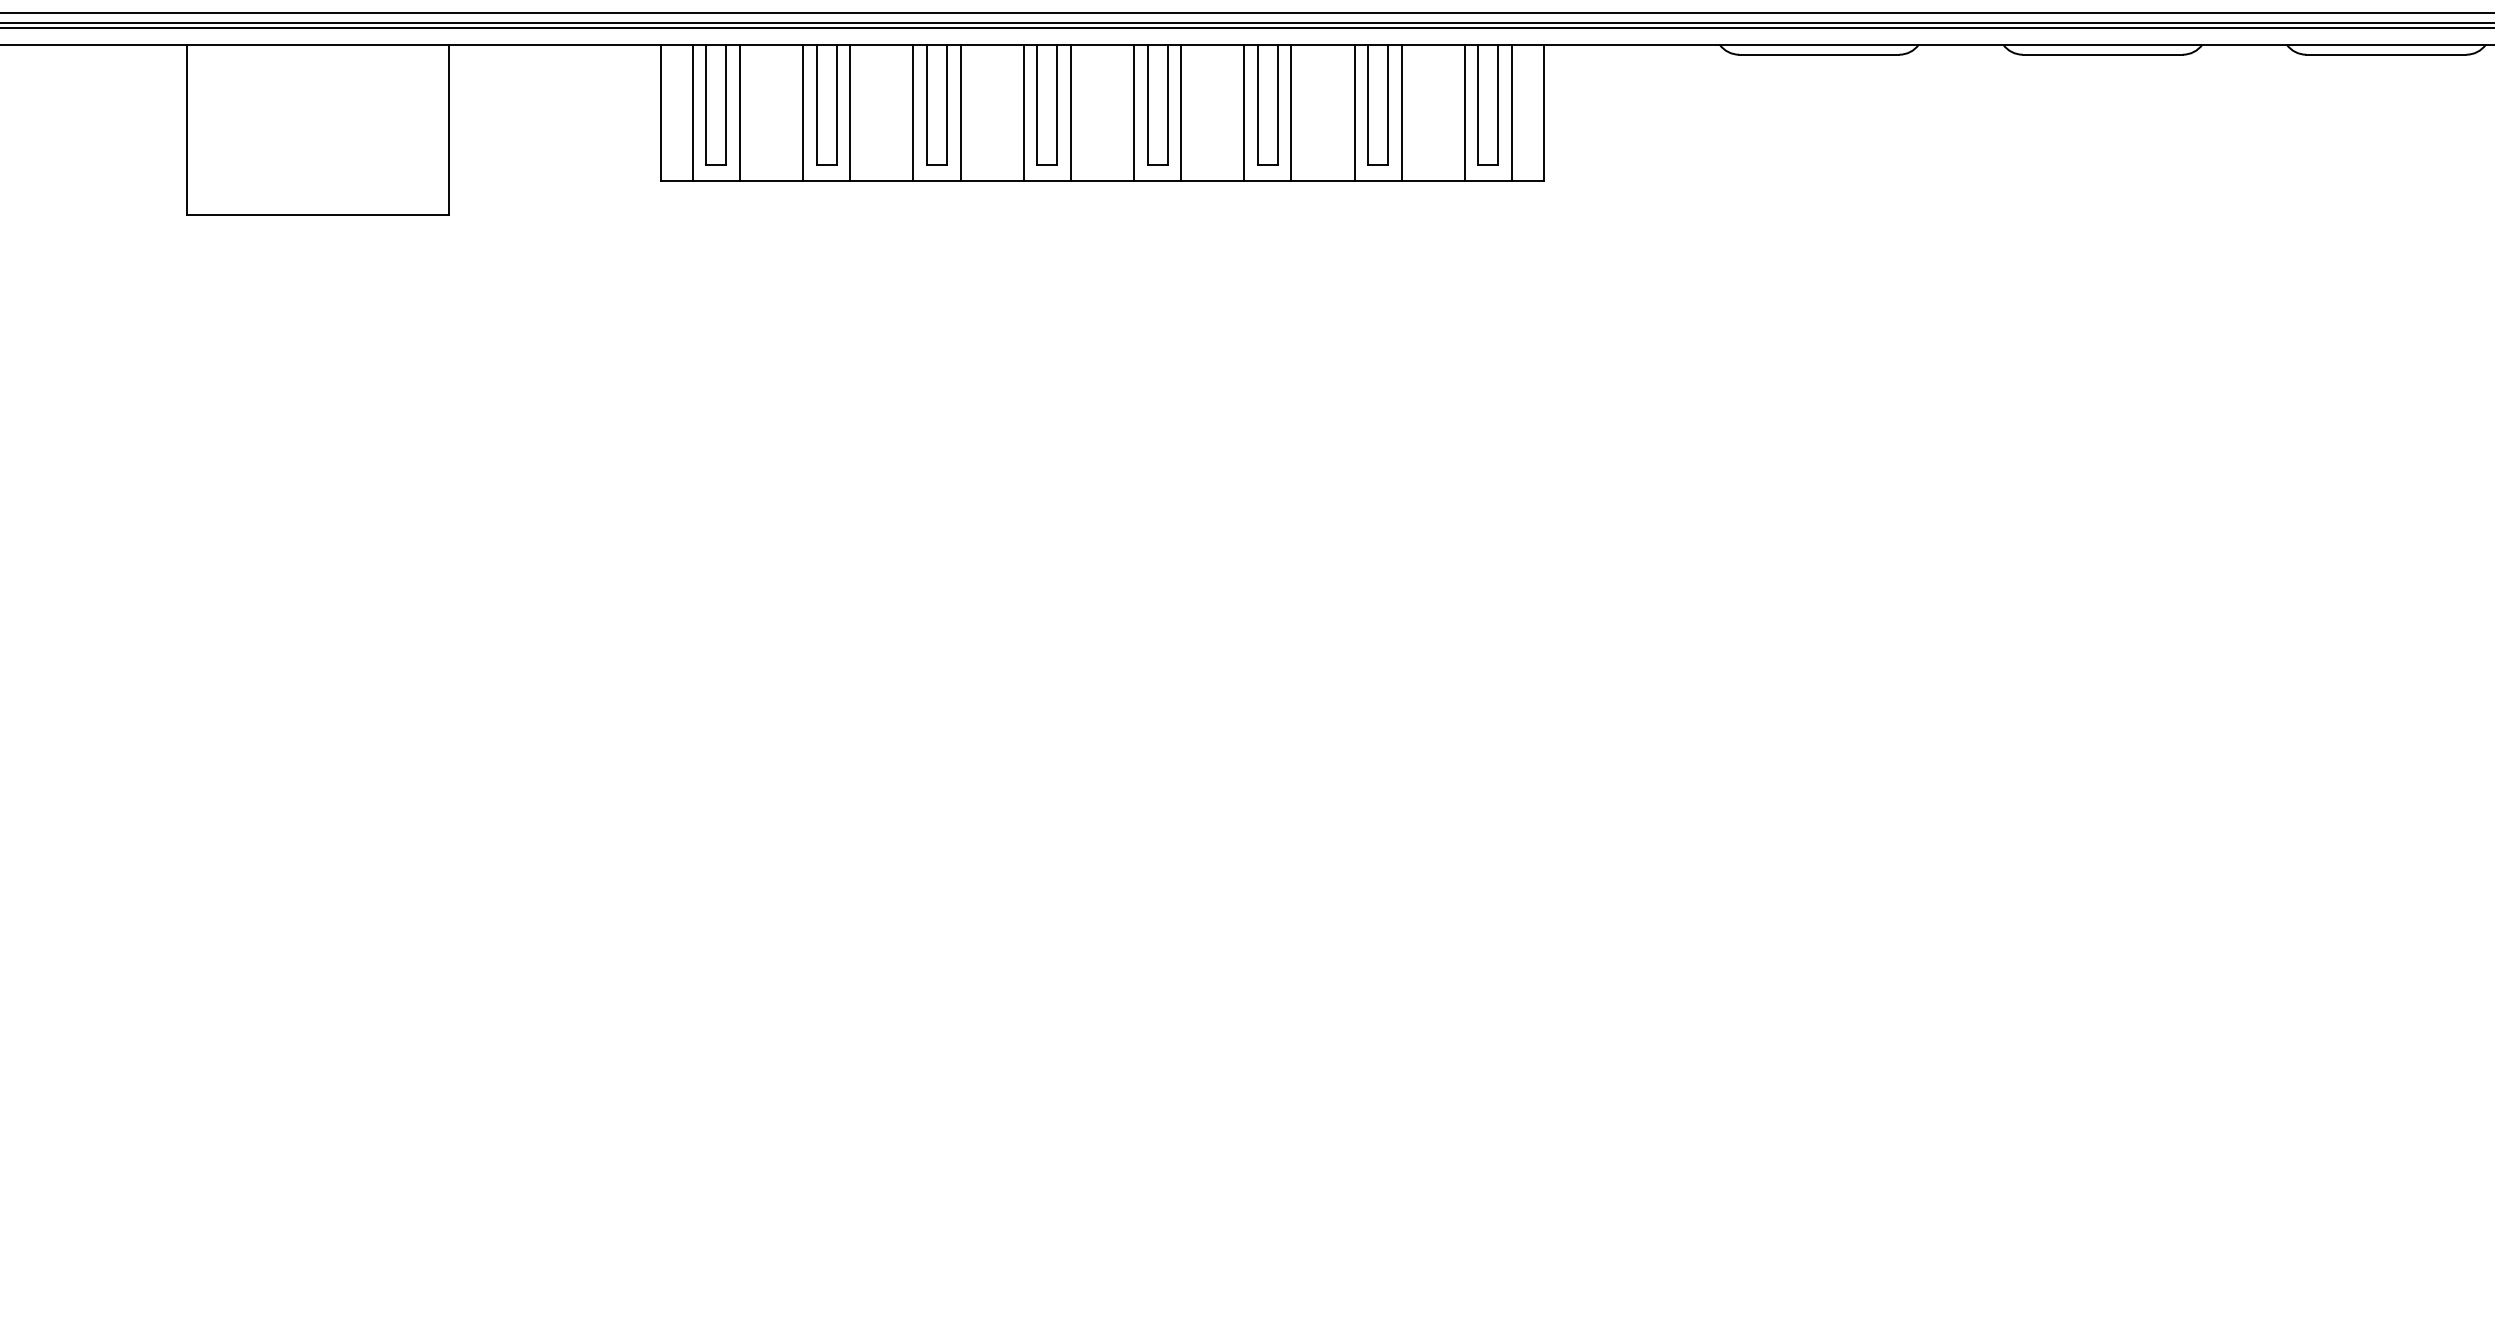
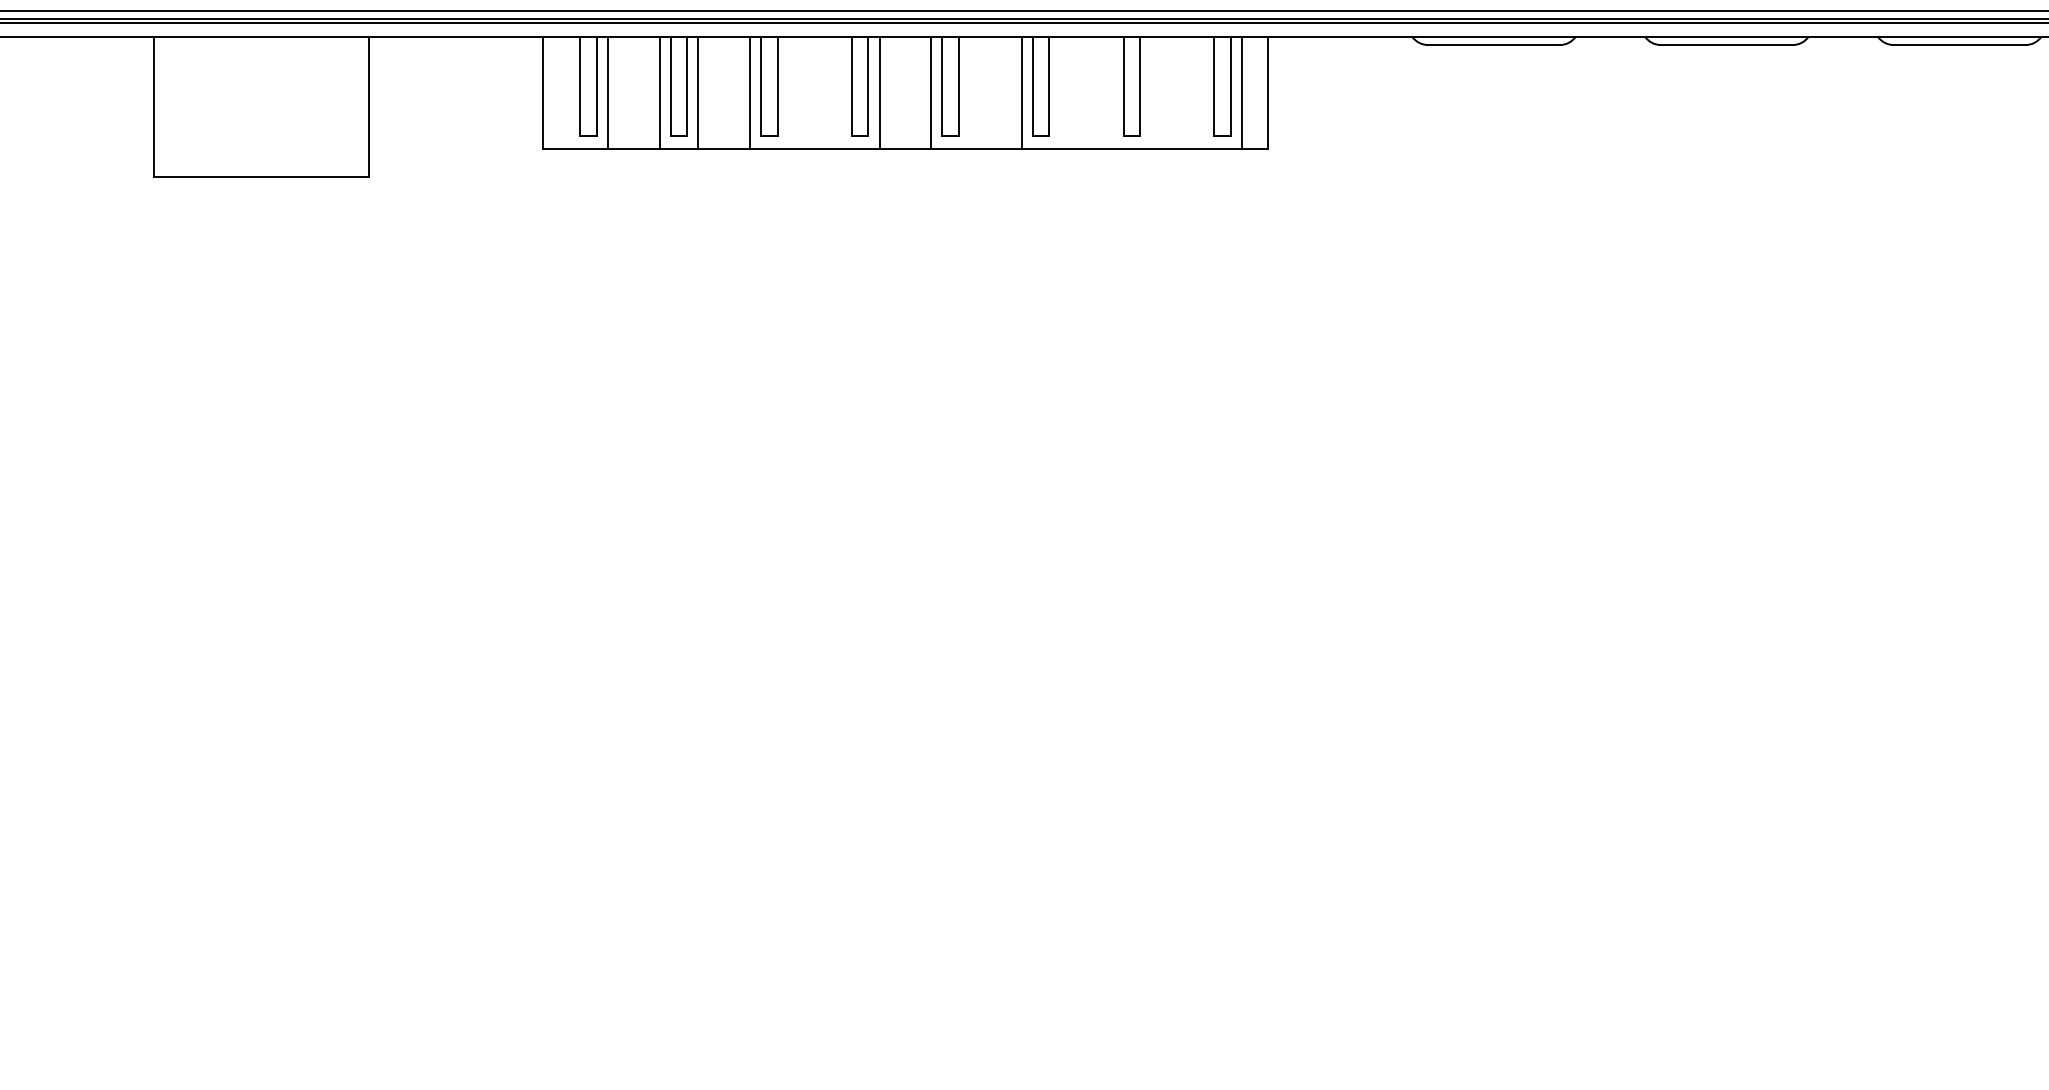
line: (693, 112) -> (569, 92), removed
line: (960, 112) -> (788, 92), removed
line: (1023, 112) -> (840, 92), removed
line: (1181, 112) -> (970, 92), removed
line: (1291, 112) -> (1060, 92), removed
line: (1354, 112) -> (1112, 92), removed
line: (1402, 112) -> (1151, 92), removed
line: (1464, 112) -> (1202, 92), removed

